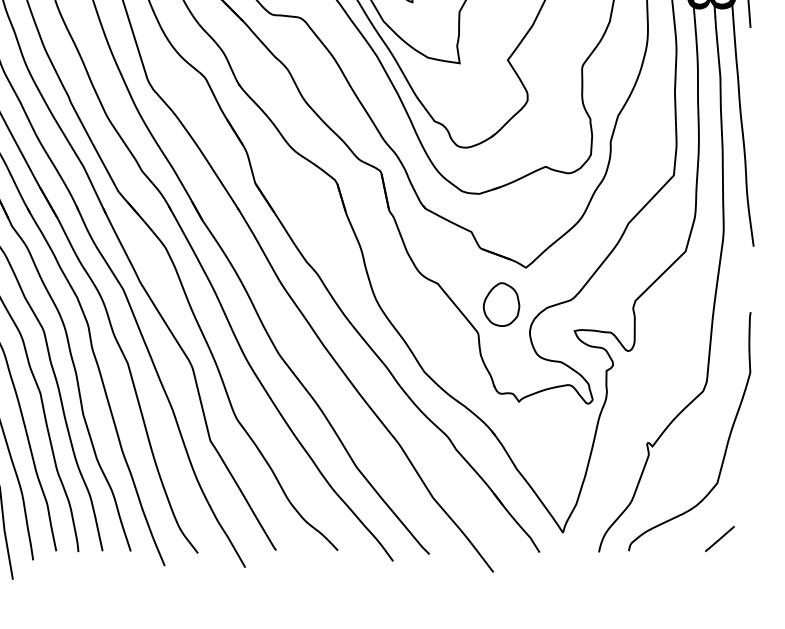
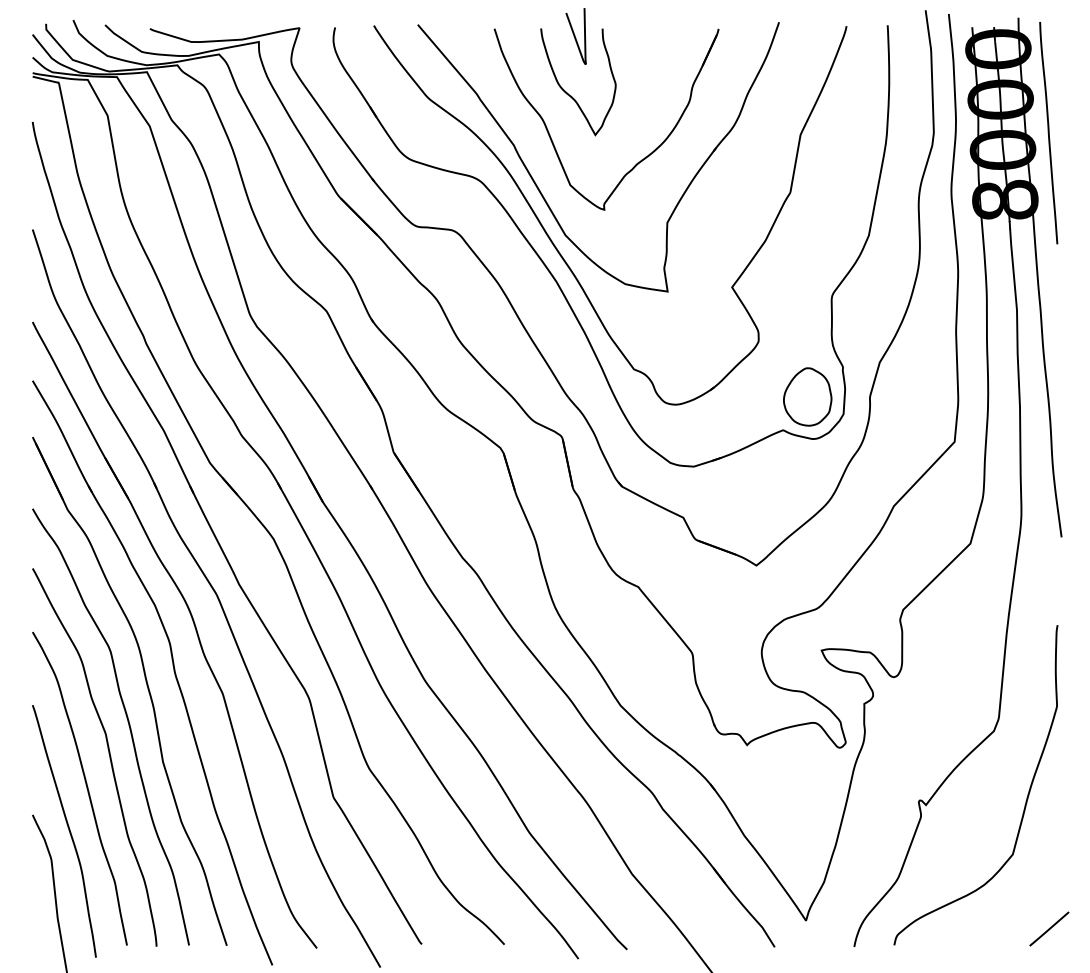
part: (501, 304) -> (807, 396), moved
line: (720, 538) -> (1049, 928), moved

